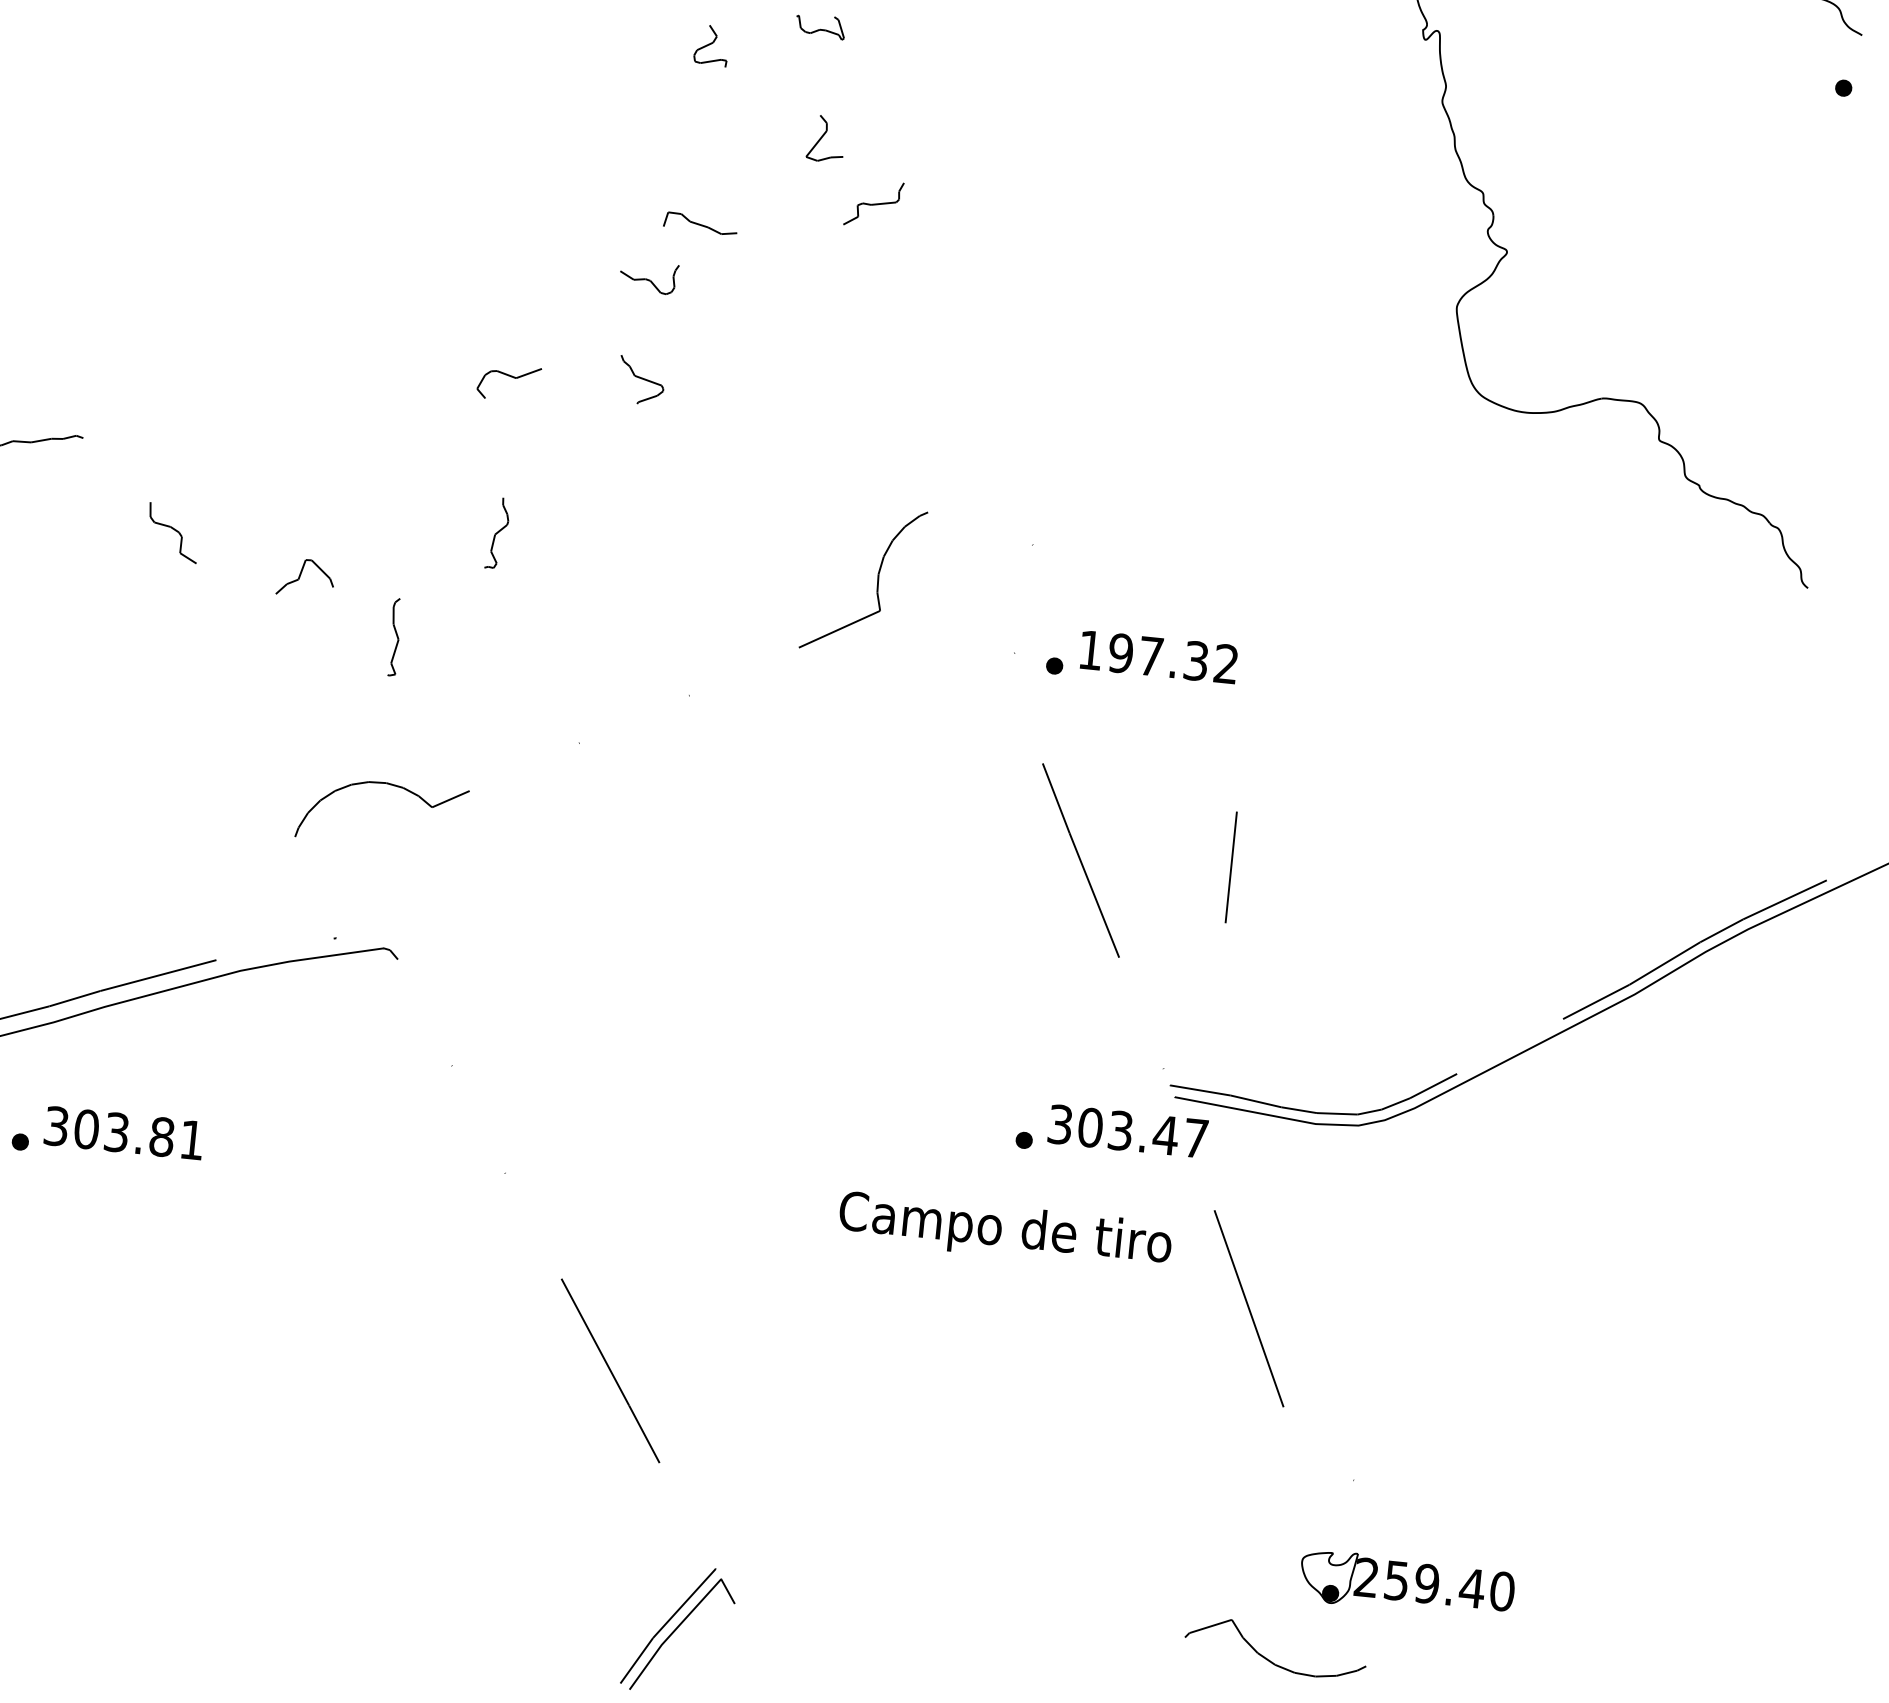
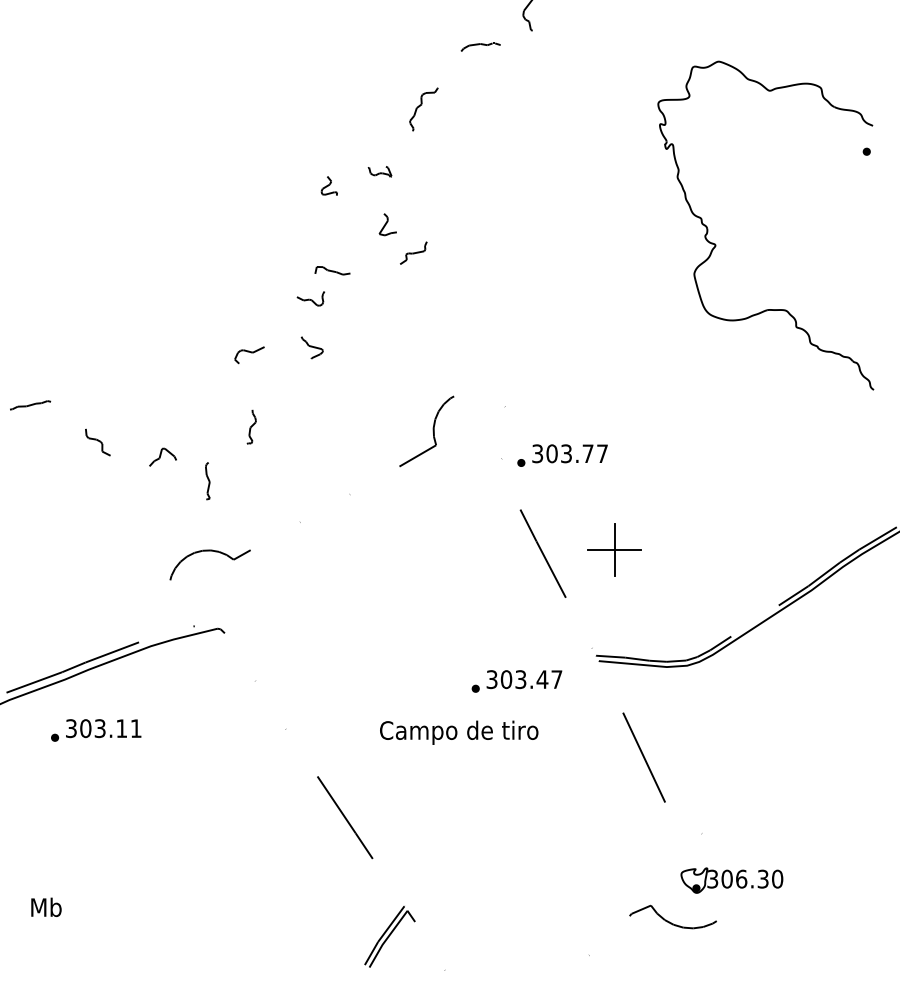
text: (1157, 656) -> (569, 453), 197.32 -> 303.77
line: (1231, 866) -> (614, 549), added
text: (1111, 1133) -> (516, 681), moved
text: (161, 1136) -> (121, 728), 303.81 -> 303.11
text: (1006, 1230) -> (459, 732), moved
text: (1420, 1581) -> (738, 878), 259.40 -> 306.30

